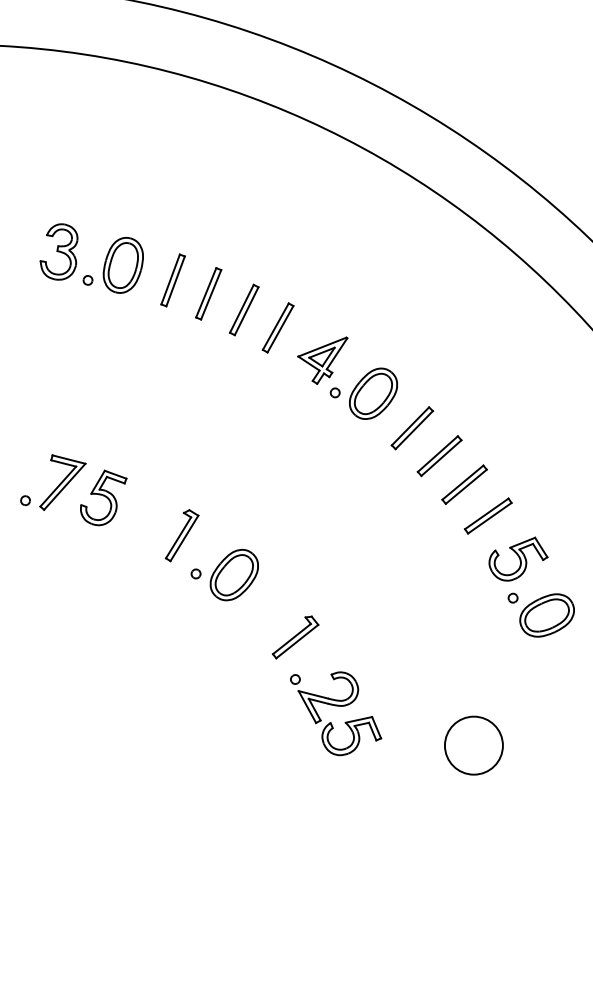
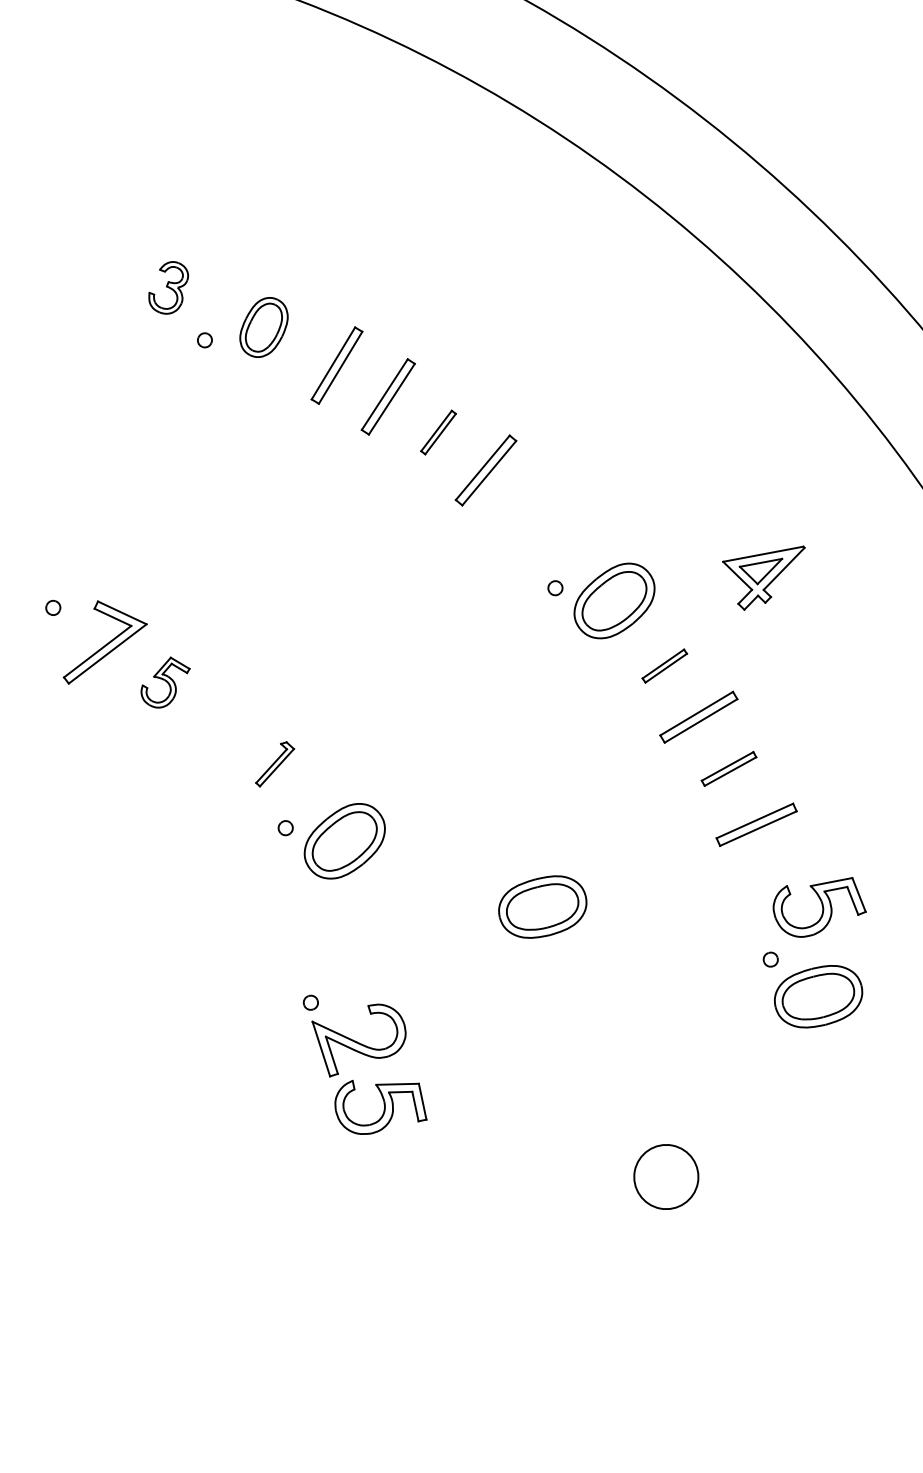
part: (58, 251) -> (167, 286), size x0.6
part: (122, 265) -> (262, 327), size x0.7
part: (243, 309) -> (437, 431), size x0.6
part: (322, 360) -> (759, 575), moved
part: (412, 428) -> (664, 666), size x0.6
part: (464, 484) -> (729, 768), size x0.7
part: (103, 497) -> (164, 681), size x0.6
part: (25, 500) -> (53, 607), moved
part: (181, 535) -> (274, 764), size x0.6
part: (518, 558) -> (820, 905), moved
part: (364, 592) -> (541, 906), added
part: (295, 637) -> (421, 956), removed
part: (336, 706) -> (366, 1056), moved
circle: (473, 745) -> (665, 1176), size x0.7

